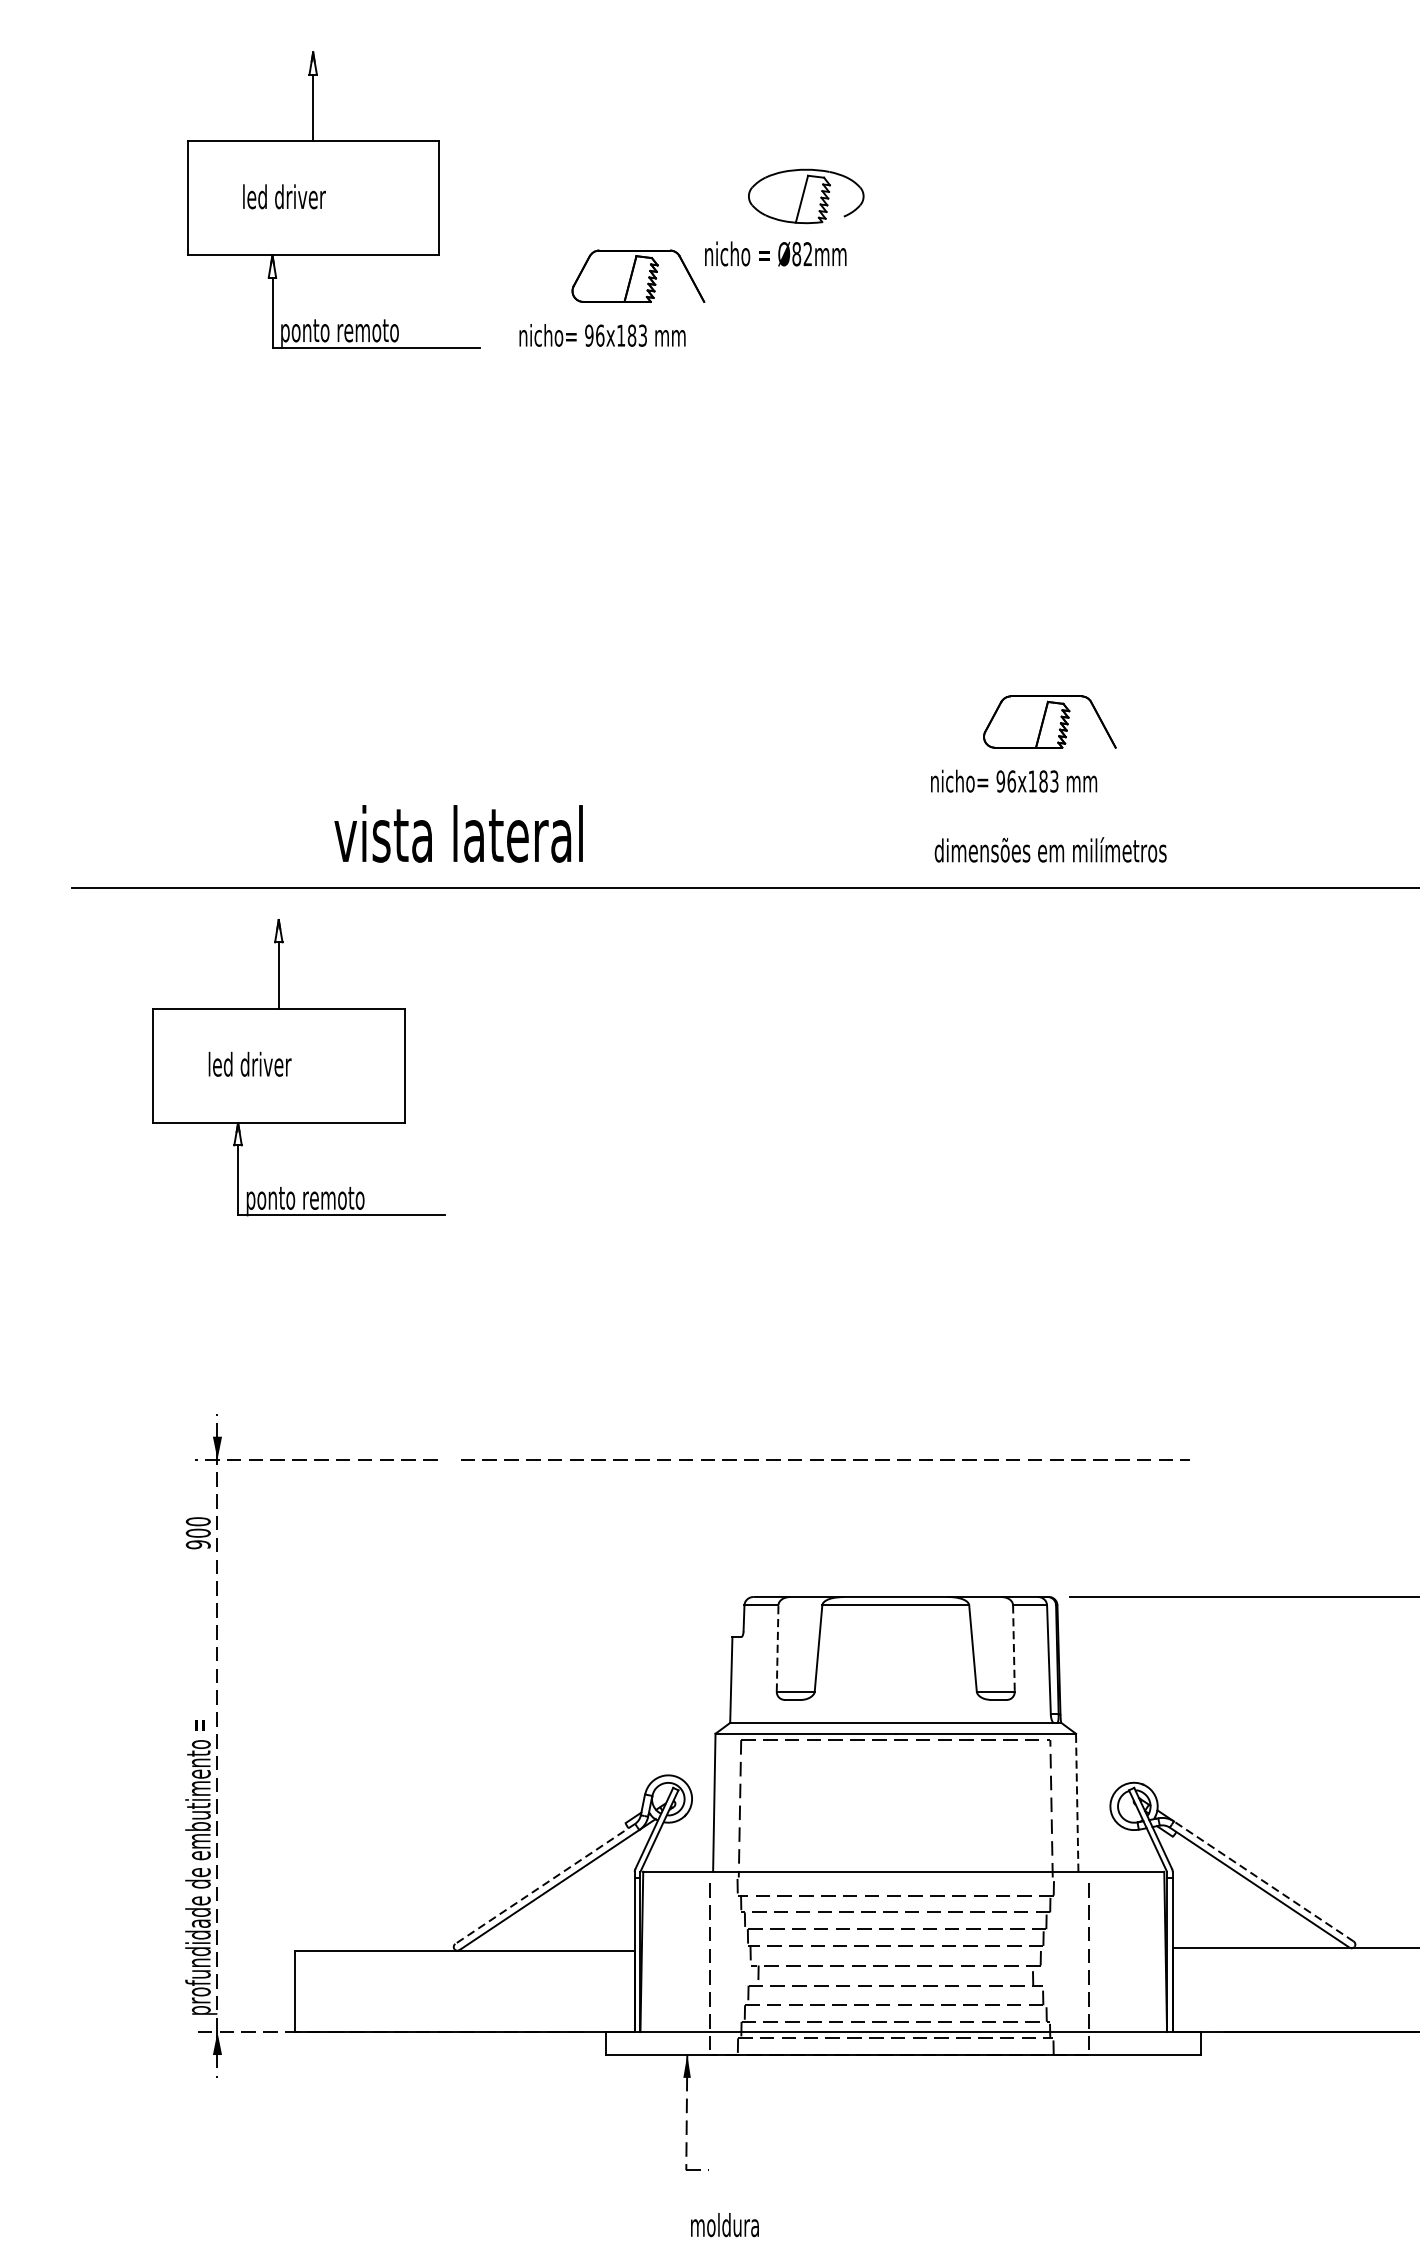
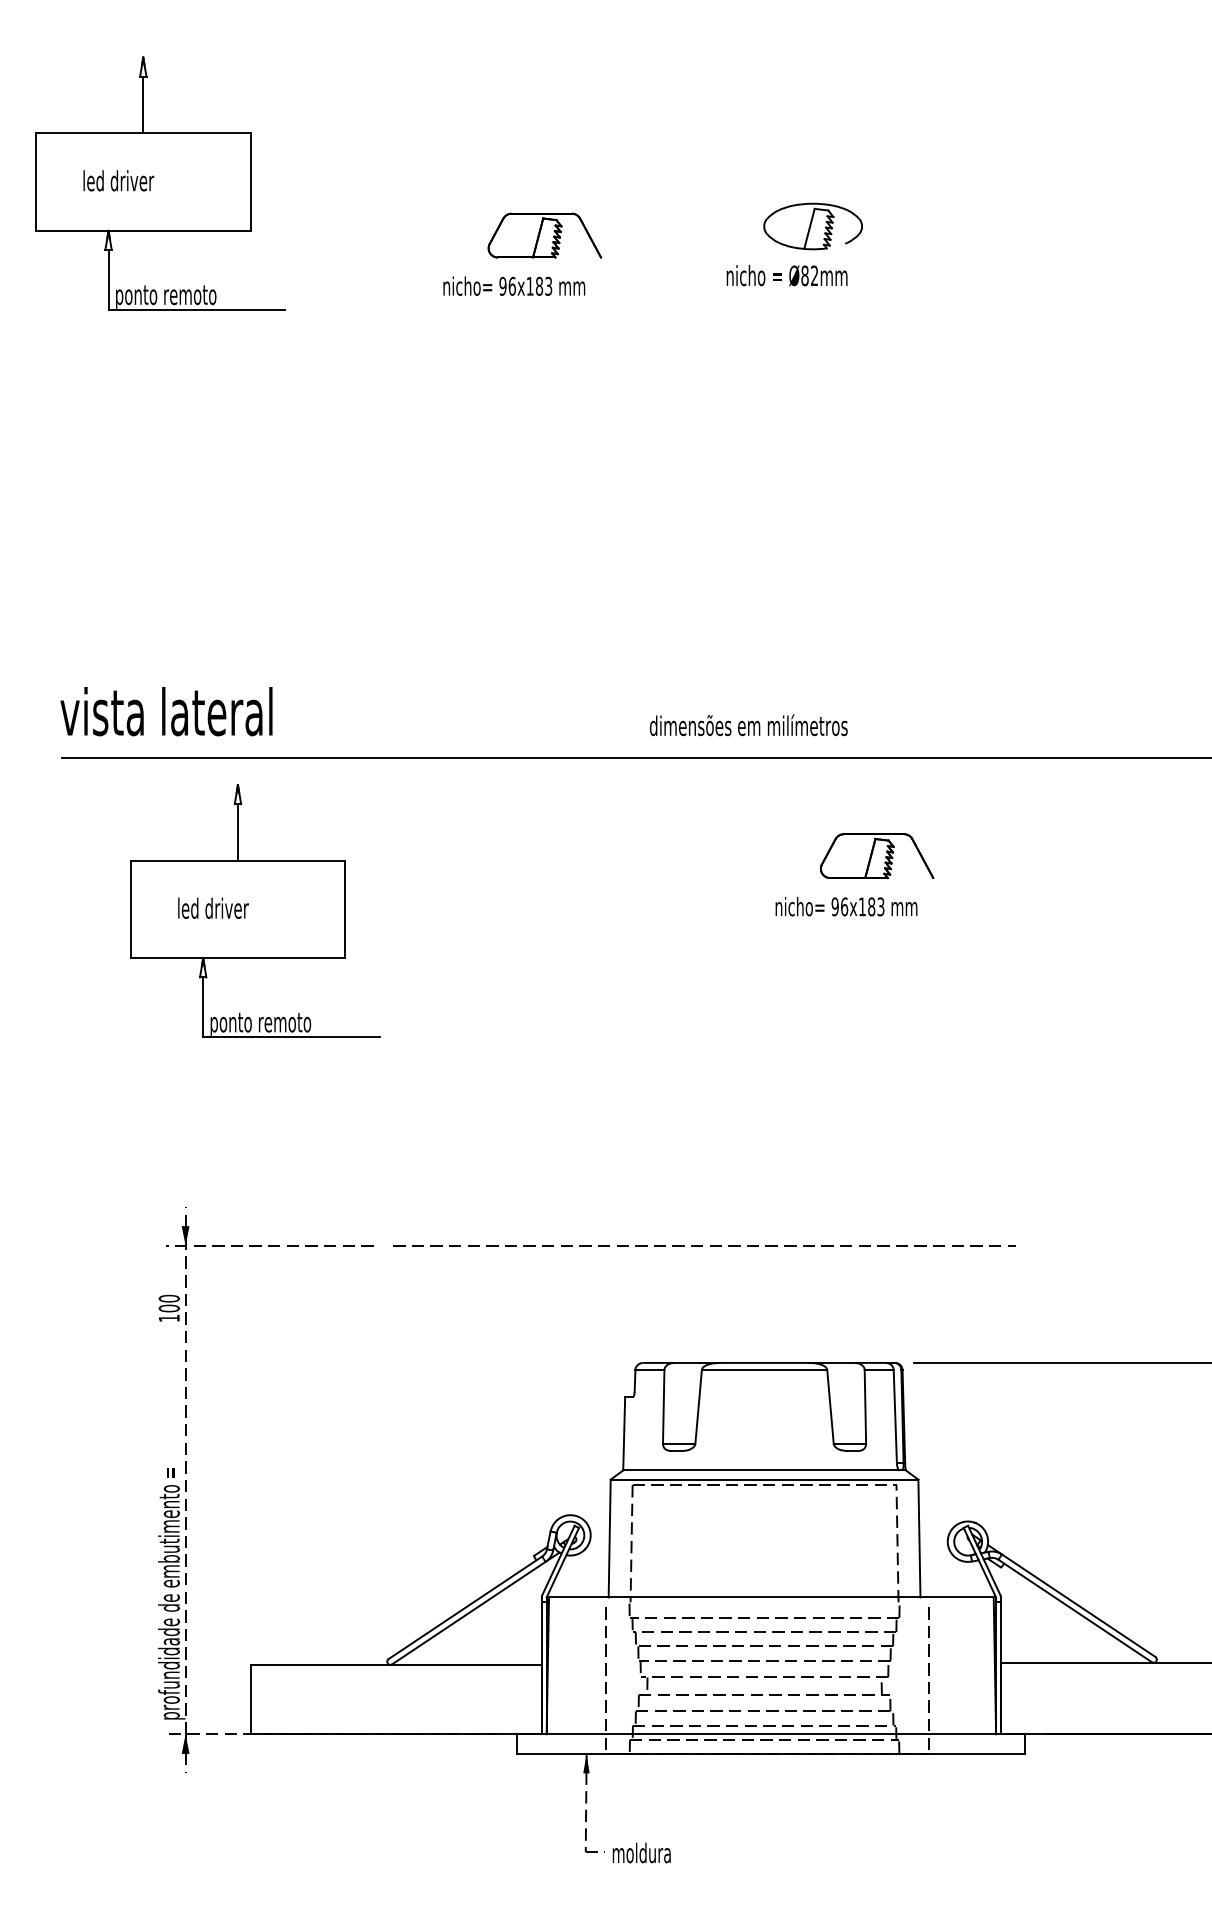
part: (333, 199) -> (160, 183), moved
part: (784, 217) -> (794, 244), moved
part: (1023, 743) -> (854, 874), moved
text: (458, 833) -> (166, 711), moved
text: (1050, 850) -> (748, 725), moved
text: (197, 1544) -> (168, 1318), 900 -> 100
line: (777, 1648) -> (663, 1406), dashed -> solid
line: (1014, 1648) -> (865, 1406), dashed -> solid
line: (1077, 1802) -> (919, 1538), dashed -> solid
line: (1263, 1881) -> (1078, 1605), dashed -> solid
line: (544, 1884) -> (464, 1608), dashed -> solid
text: (724, 2224) -> (641, 1852), moved

